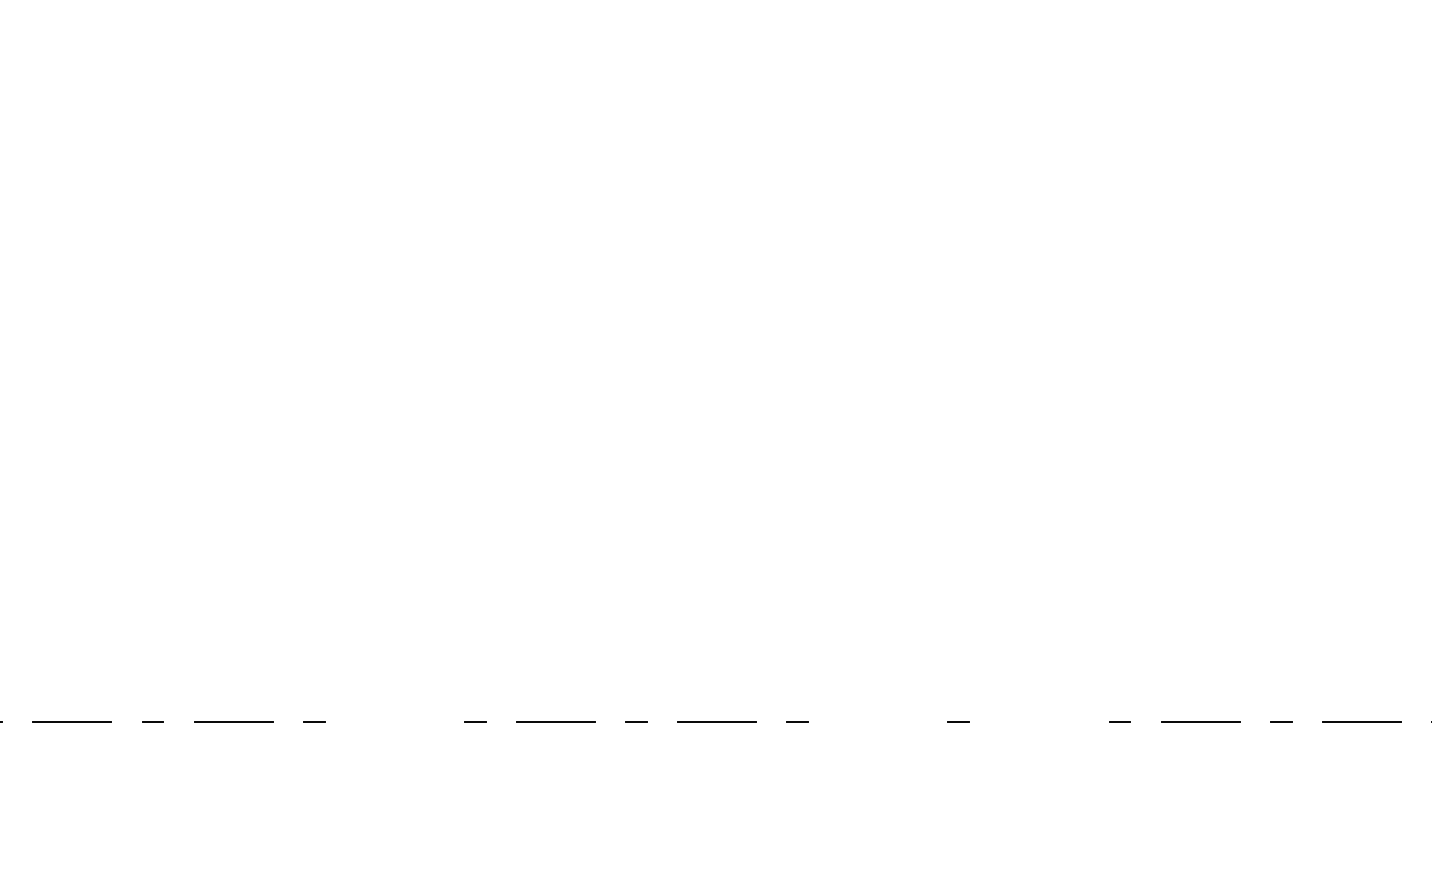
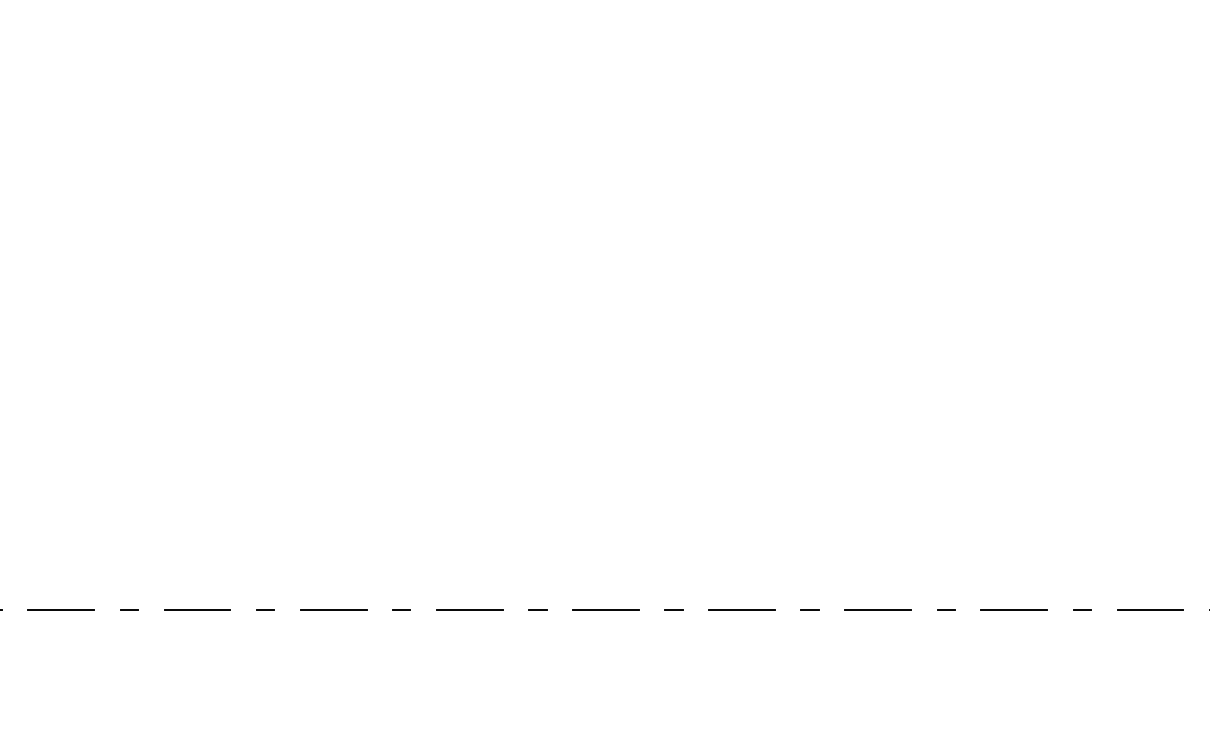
line: (394, 721) -> (333, 609), added
line: (877, 721) -> (741, 609), added
line: (1039, 721) -> (878, 609), added

